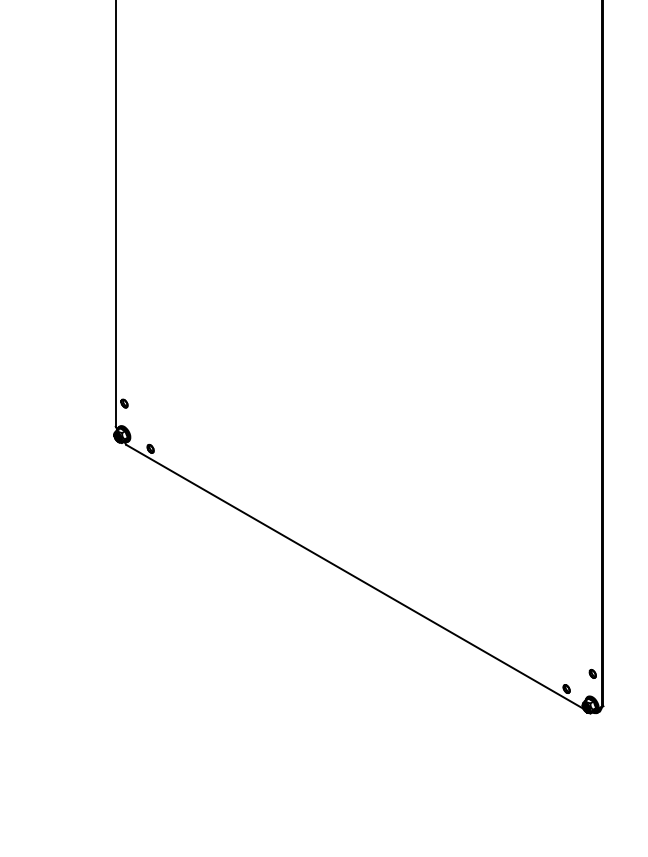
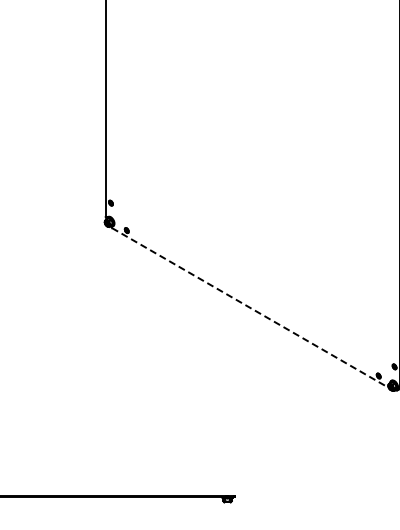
line: (354, 577) -> (250, 308), solid -> dashed

